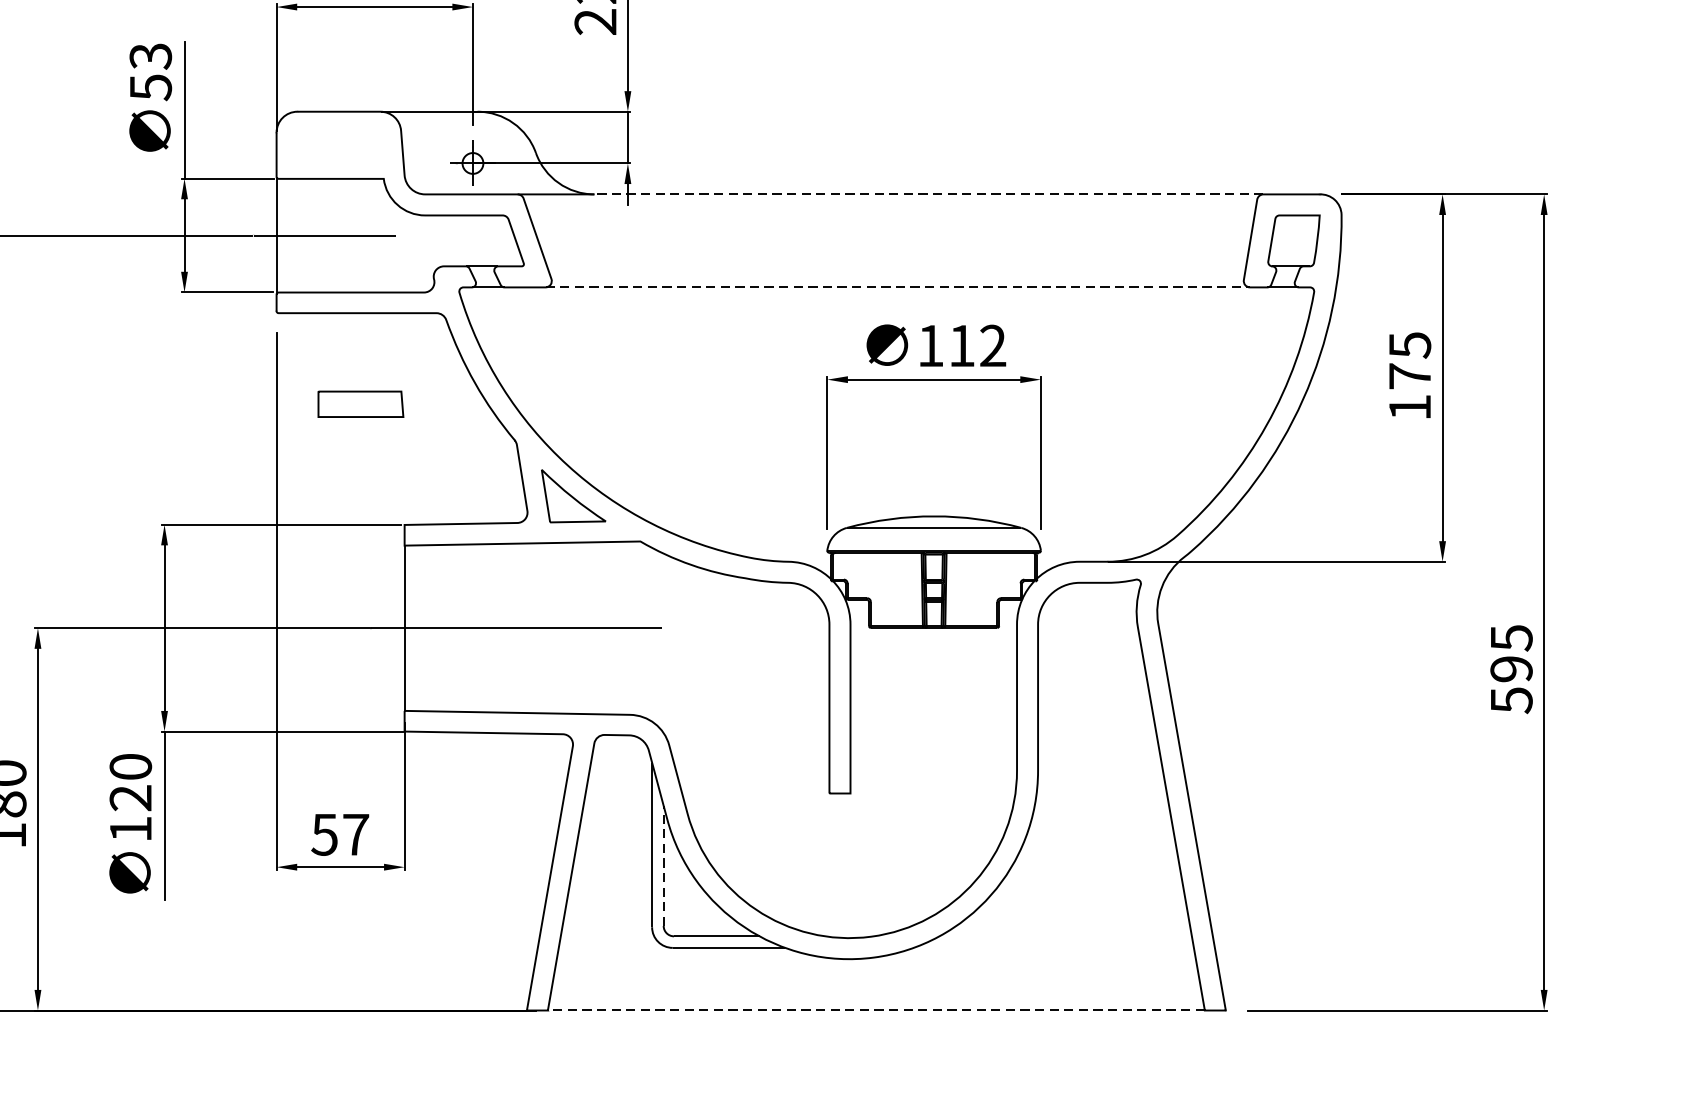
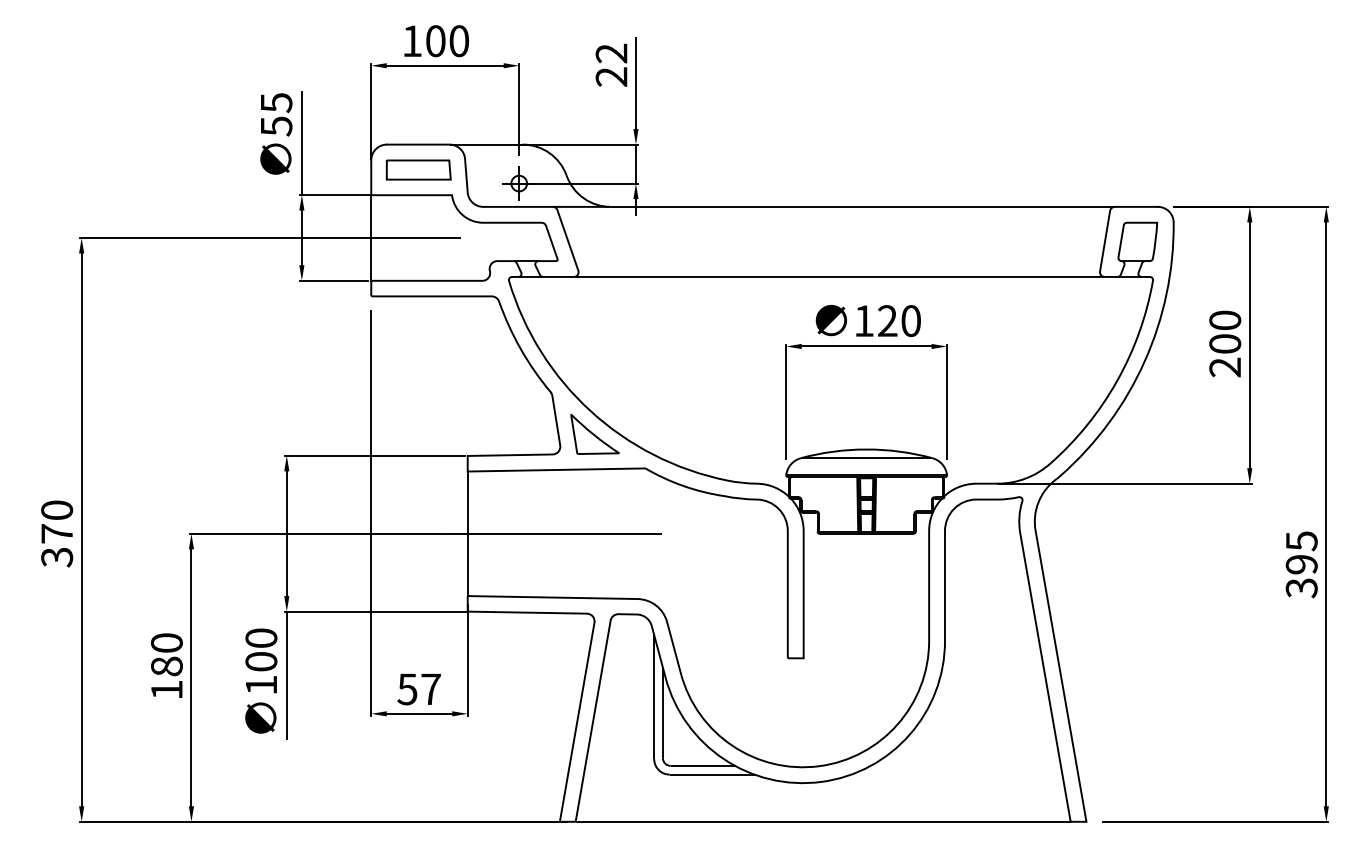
text: (149, 55) -> (275, 102), 53 -> 55
line: (928, 193) -> (862, 206), dashed -> solid
line: (898, 286) -> (839, 276), dashed -> solid
text: (977, 346) -> (899, 321), 112 -> 120
text: (1410, 375) -> (1225, 343), 175 -> 200
part: (360, 403) -> (418, 169), moved
text: (1511, 699) -> (1301, 587), 595 -> 395
text: (130, 797) -> (261, 661), 120 -> 100
line: (663, 865) -> (662, 712), dashed -> solid
line: (875, 1010) -> (822, 821), dashed -> solid

